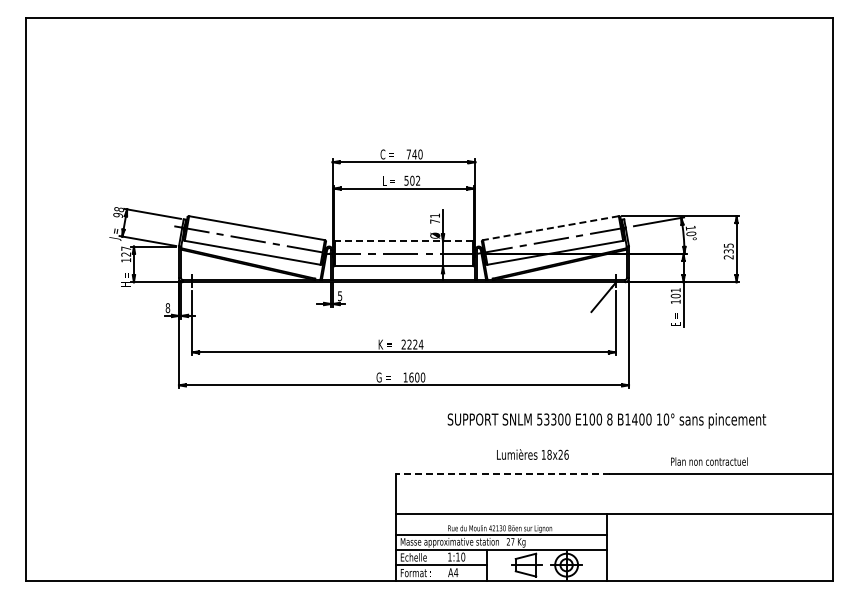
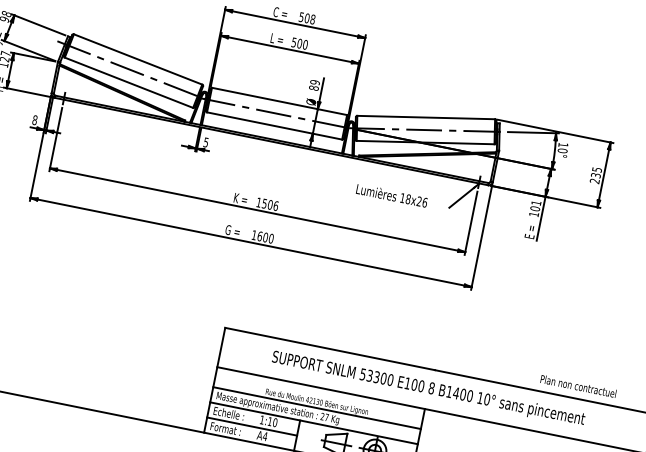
text: (414, 154) -> (307, 18), 740 -> 508
text: (418, 180) -> (305, 44), 502 -> 500
text: (435, 218) -> (314, 85), 71 -> 89
line: (550, 228) -> (425, 117), dashed -> solid
line: (403, 241) -> (279, 101), dashed -> solid
text: (412, 344) -> (267, 204), 2224 -> 1506
text: (606, 420) -> (428, 388), moved
text: (532, 454) -> (391, 195), moved
text: (709, 461) -> (578, 386), moved
line: (502, 474) -> (330, 349), dashed -> solid

